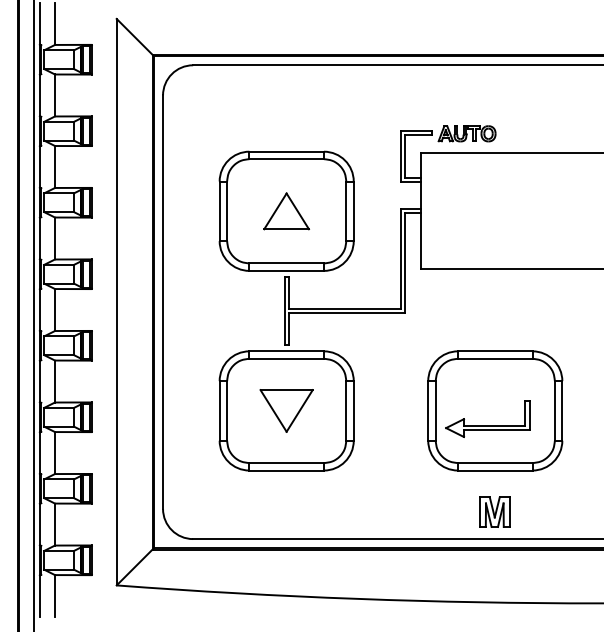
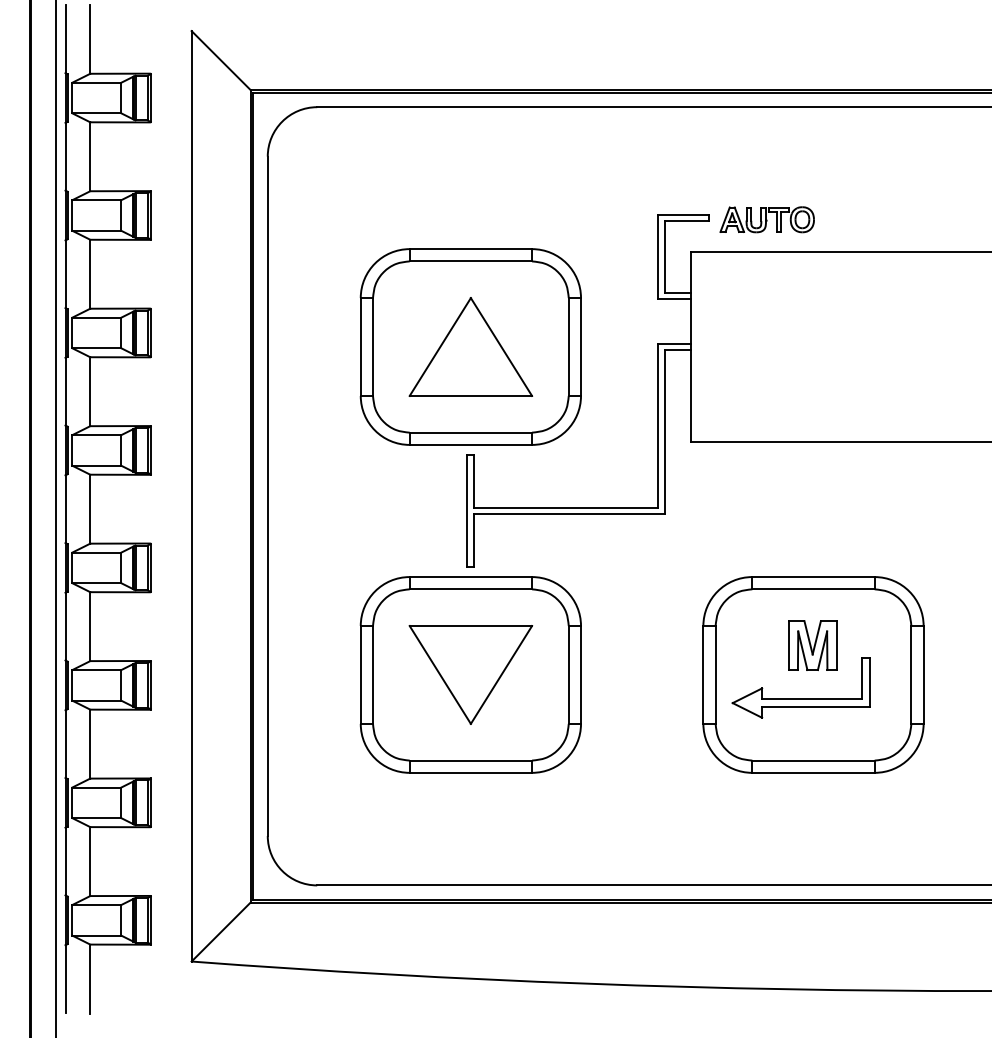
part: (286, 211) -> (470, 347), size x1.67
part: (286, 410) -> (470, 674), size x1.43
part: (494, 511) -> (812, 644), moved

